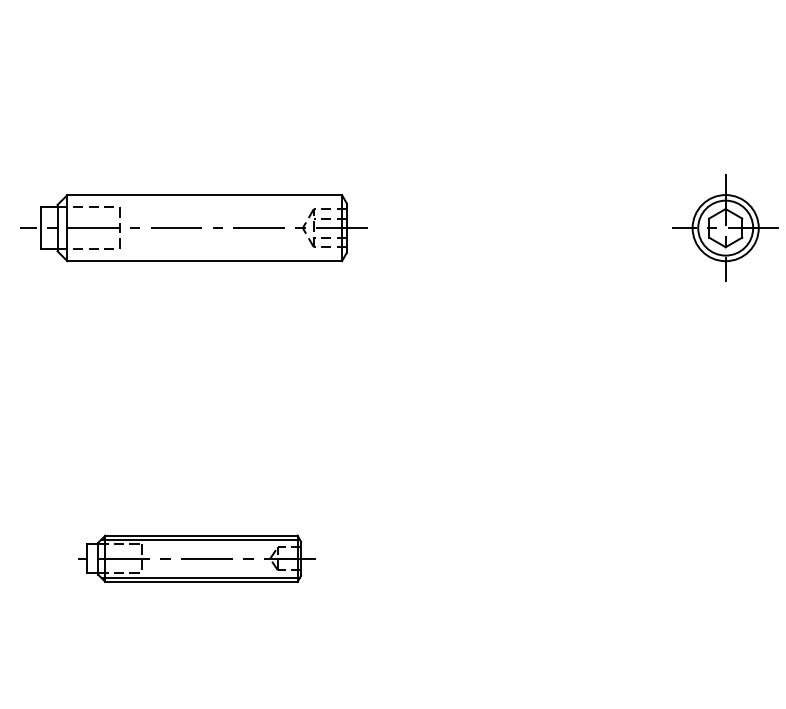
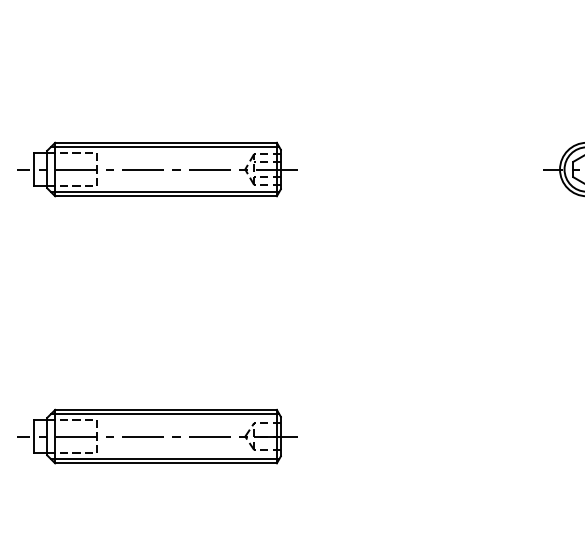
line: (203, 200) -> (165, 147), added
line: (203, 255) -> (165, 191), added
part: (193, 558) -> (156, 436), size x1.43

